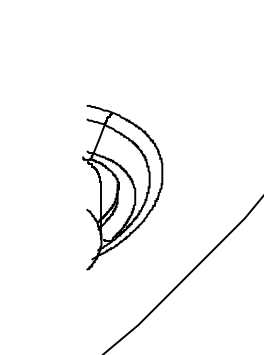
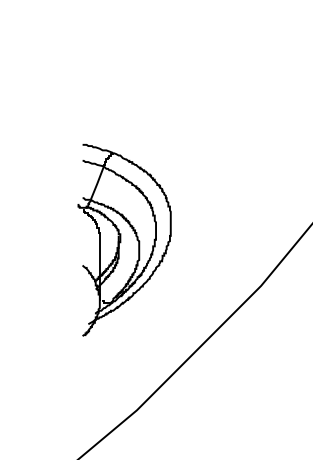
part: (122, 187) -> (124, 240), moved

